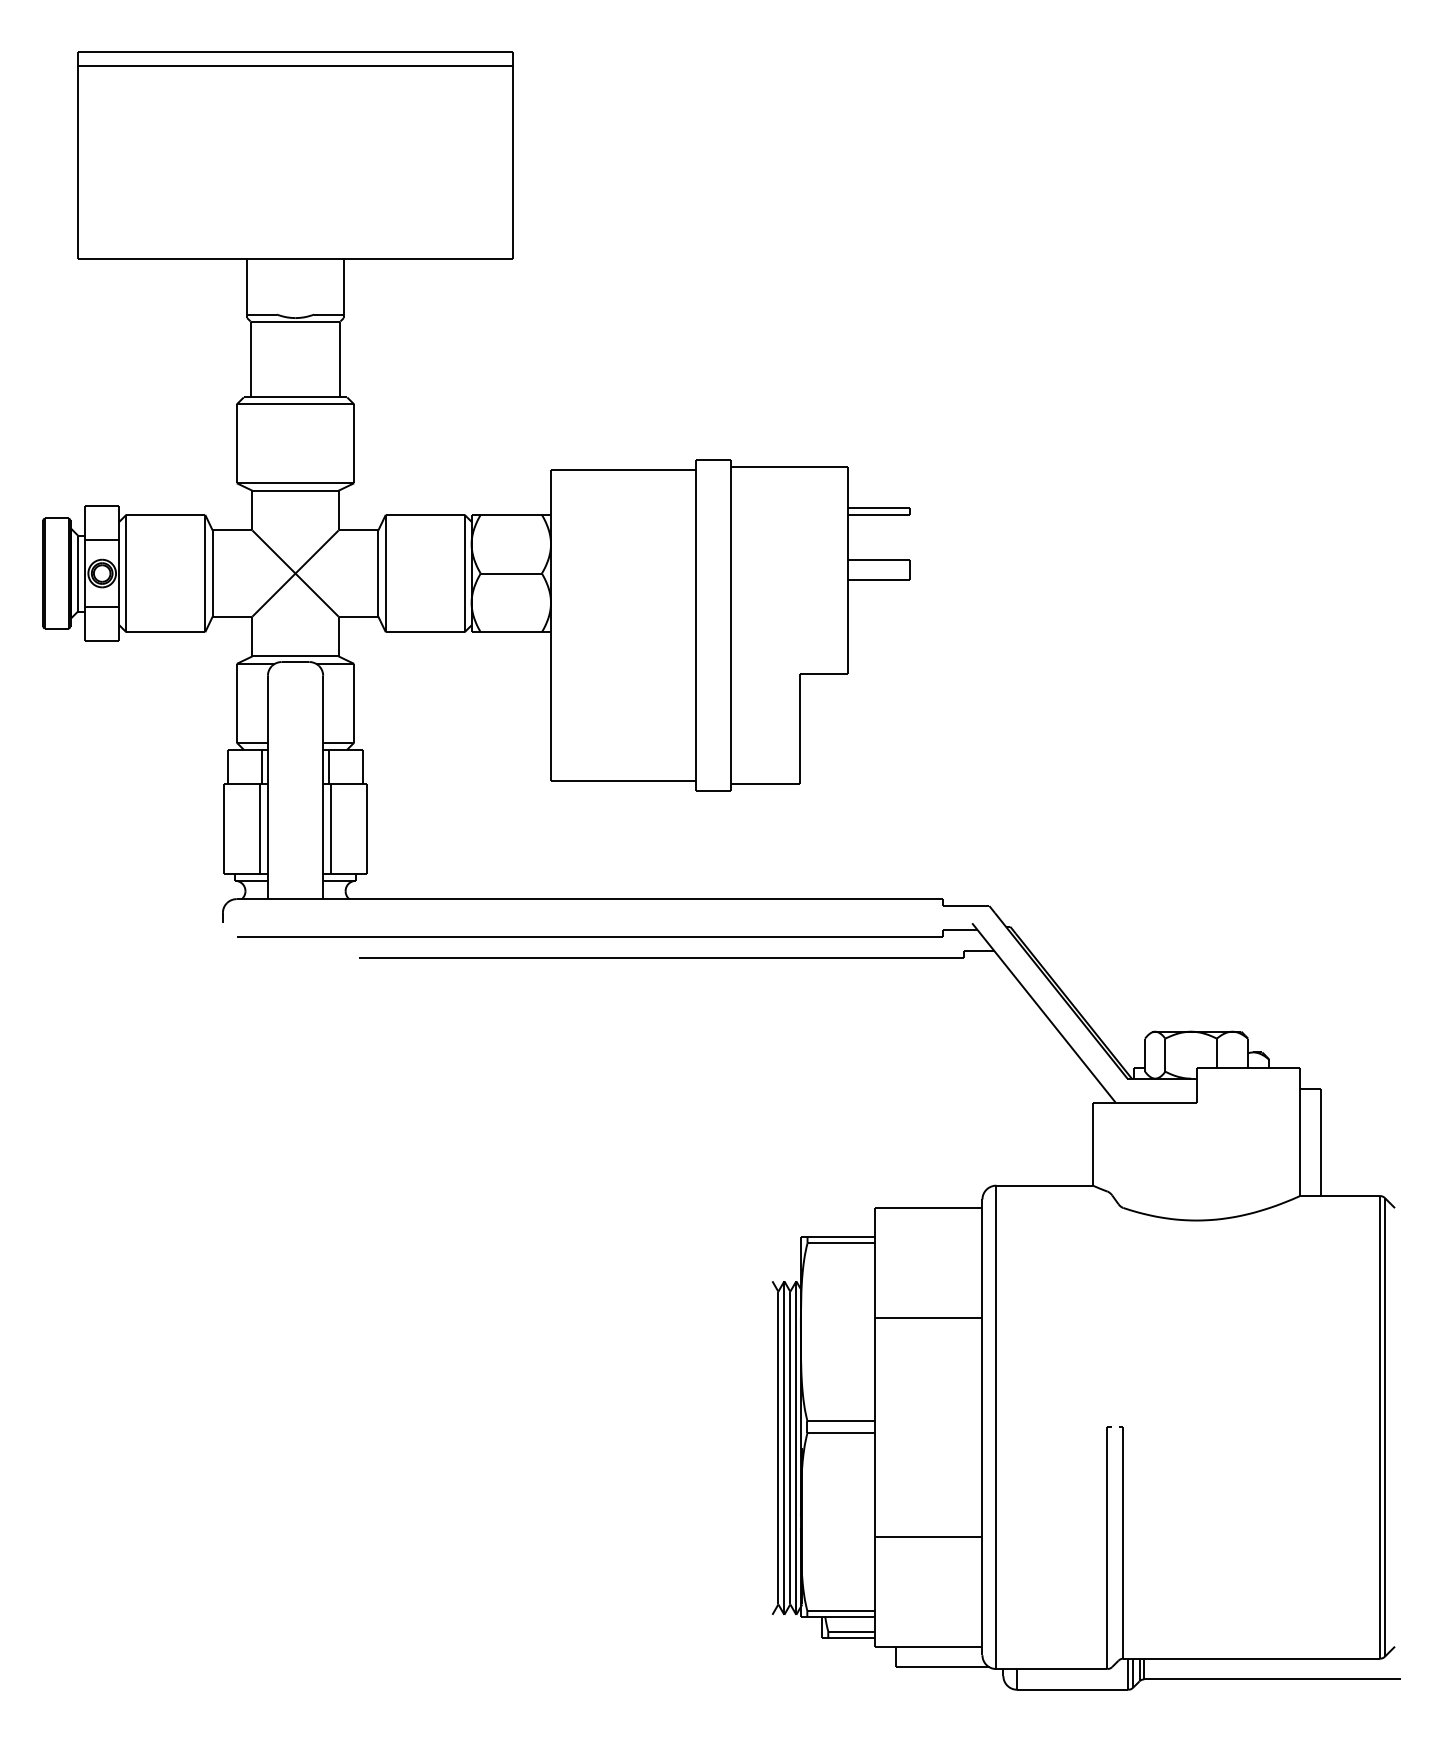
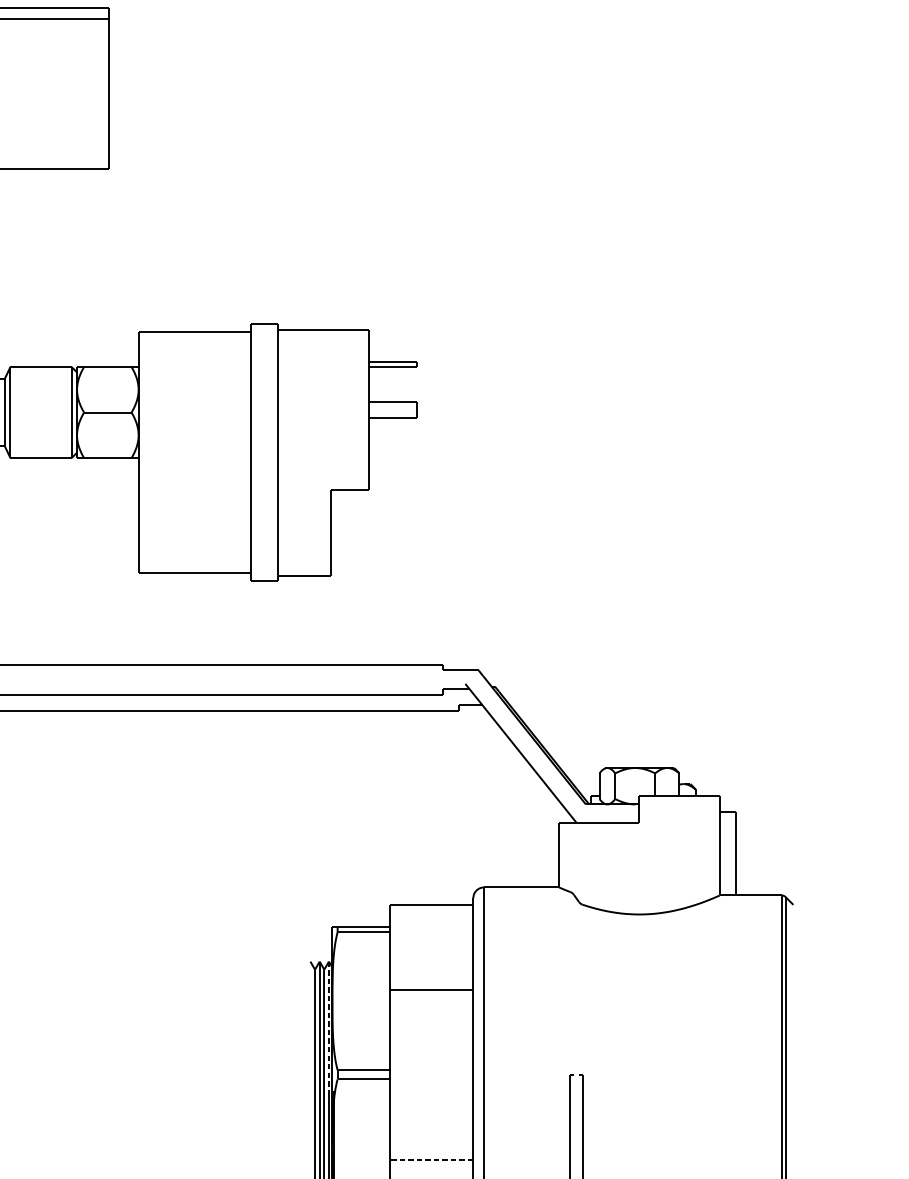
line: (796, 1365) -> (329, 1026), solid -> dashed
line: (928, 1537) -> (431, 1160), solid -> dashed

